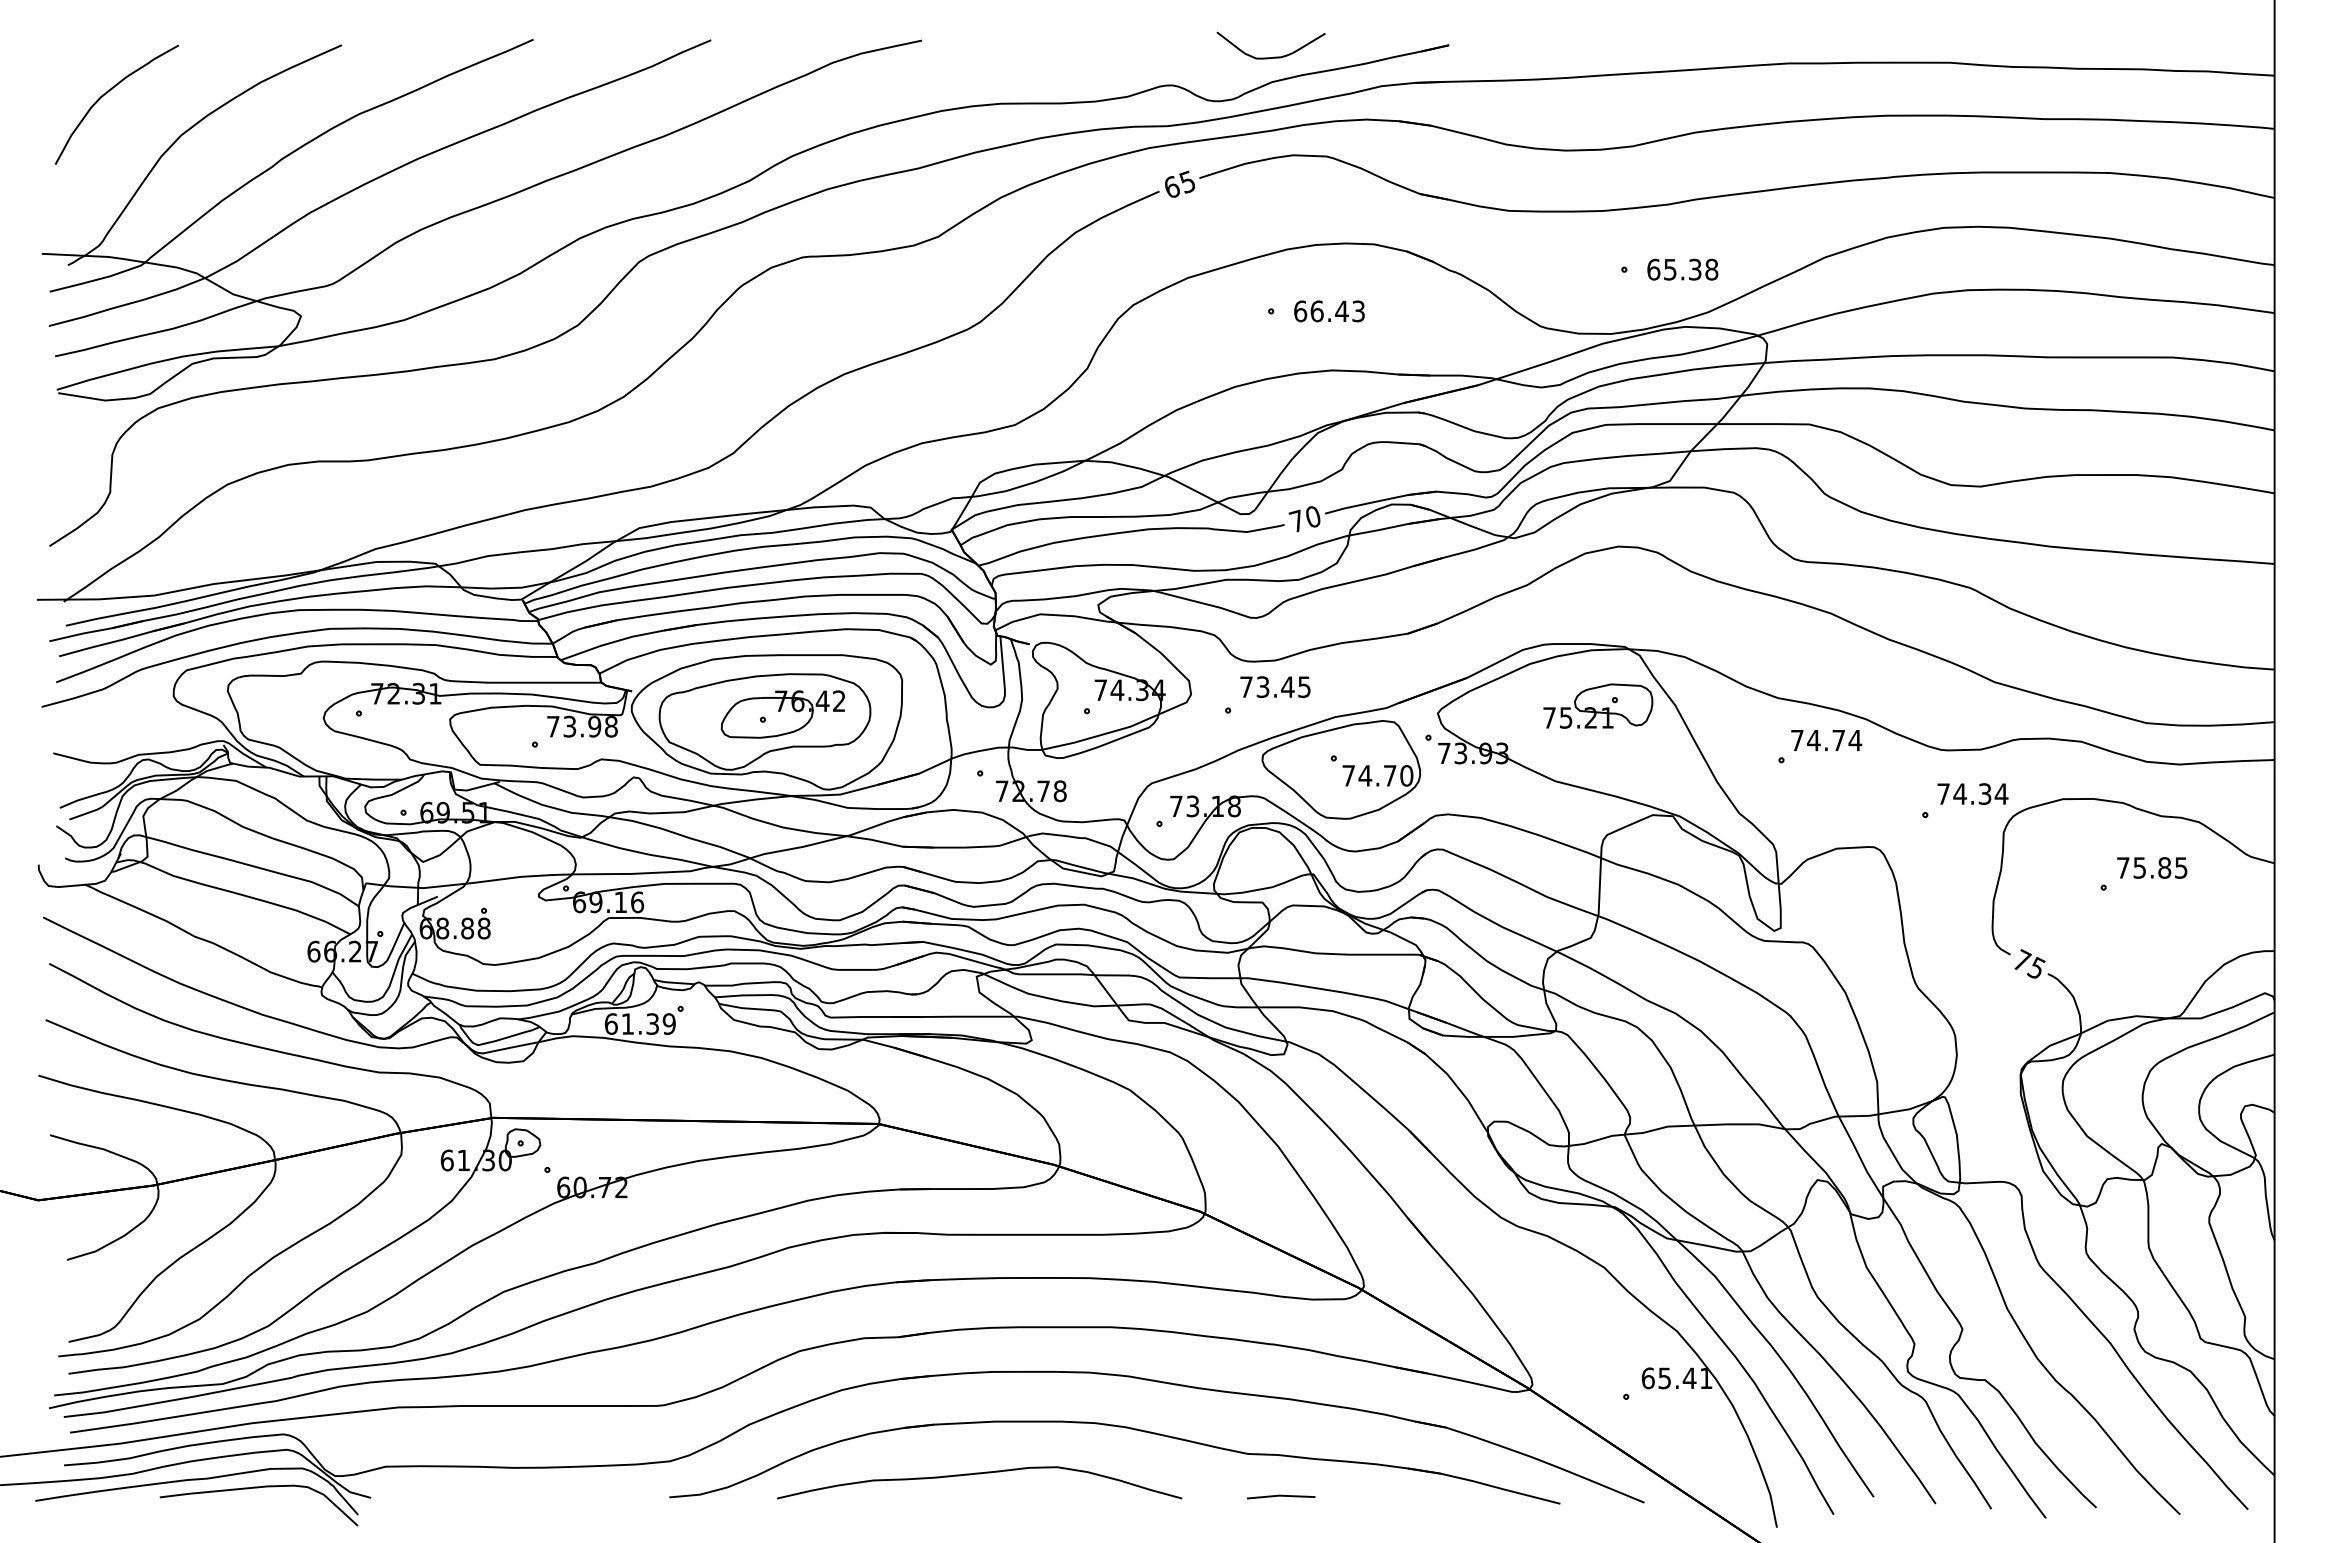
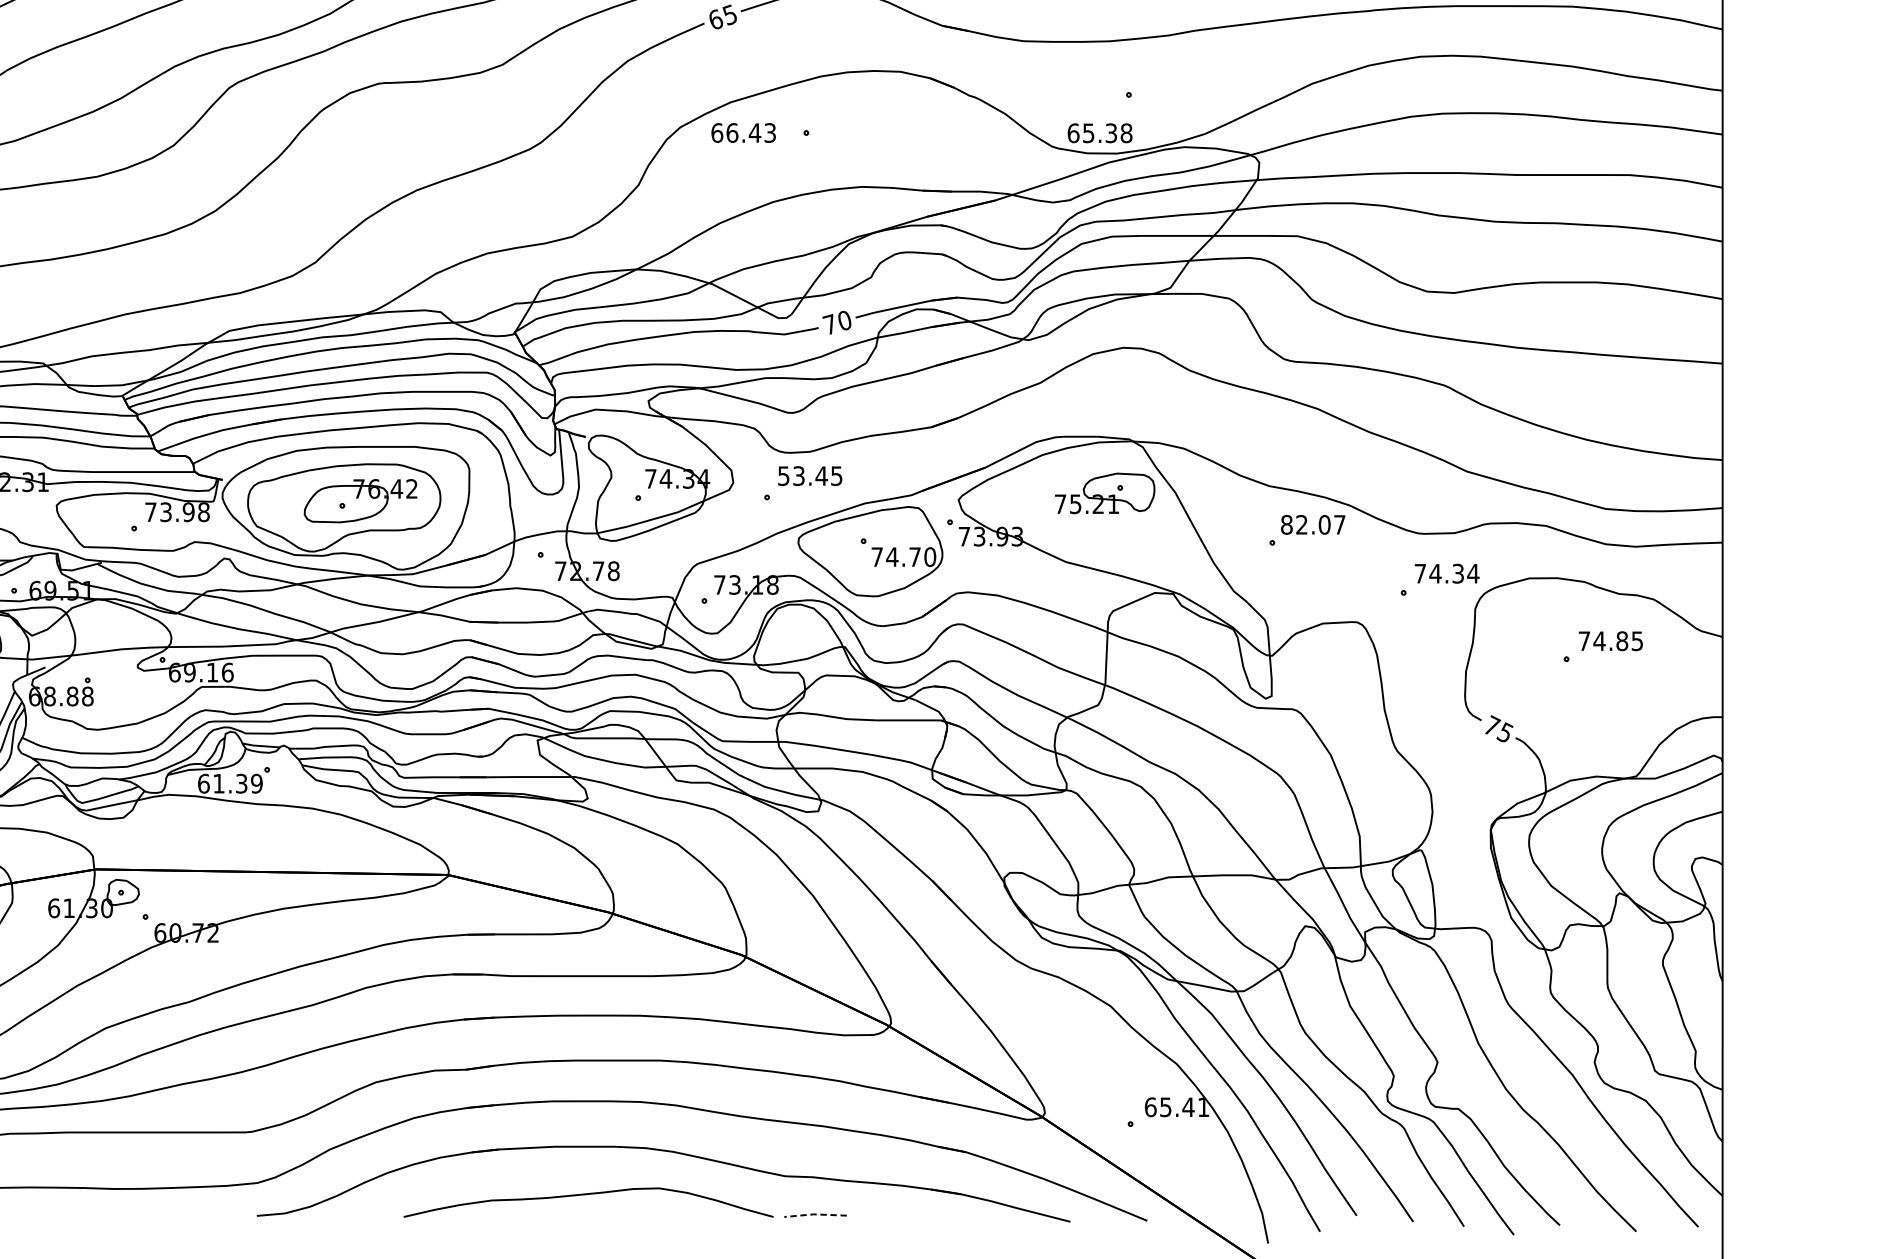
text: (1682, 269) -> (1099, 133), moved
text: (1329, 311) -> (743, 133), moved
text: (1246, 687) -> (783, 476), 73.45 -> 53.45
text: (1826, 740) -> (1313, 524), 74.74 -> 82.07
text: (2139, 867) -> (1599, 640), 75.85 -> 74.85
curve: (979, 1474) -> (588, 1195), moved
line: (1280, 1495) -> (814, 1214), solid -> dashed

